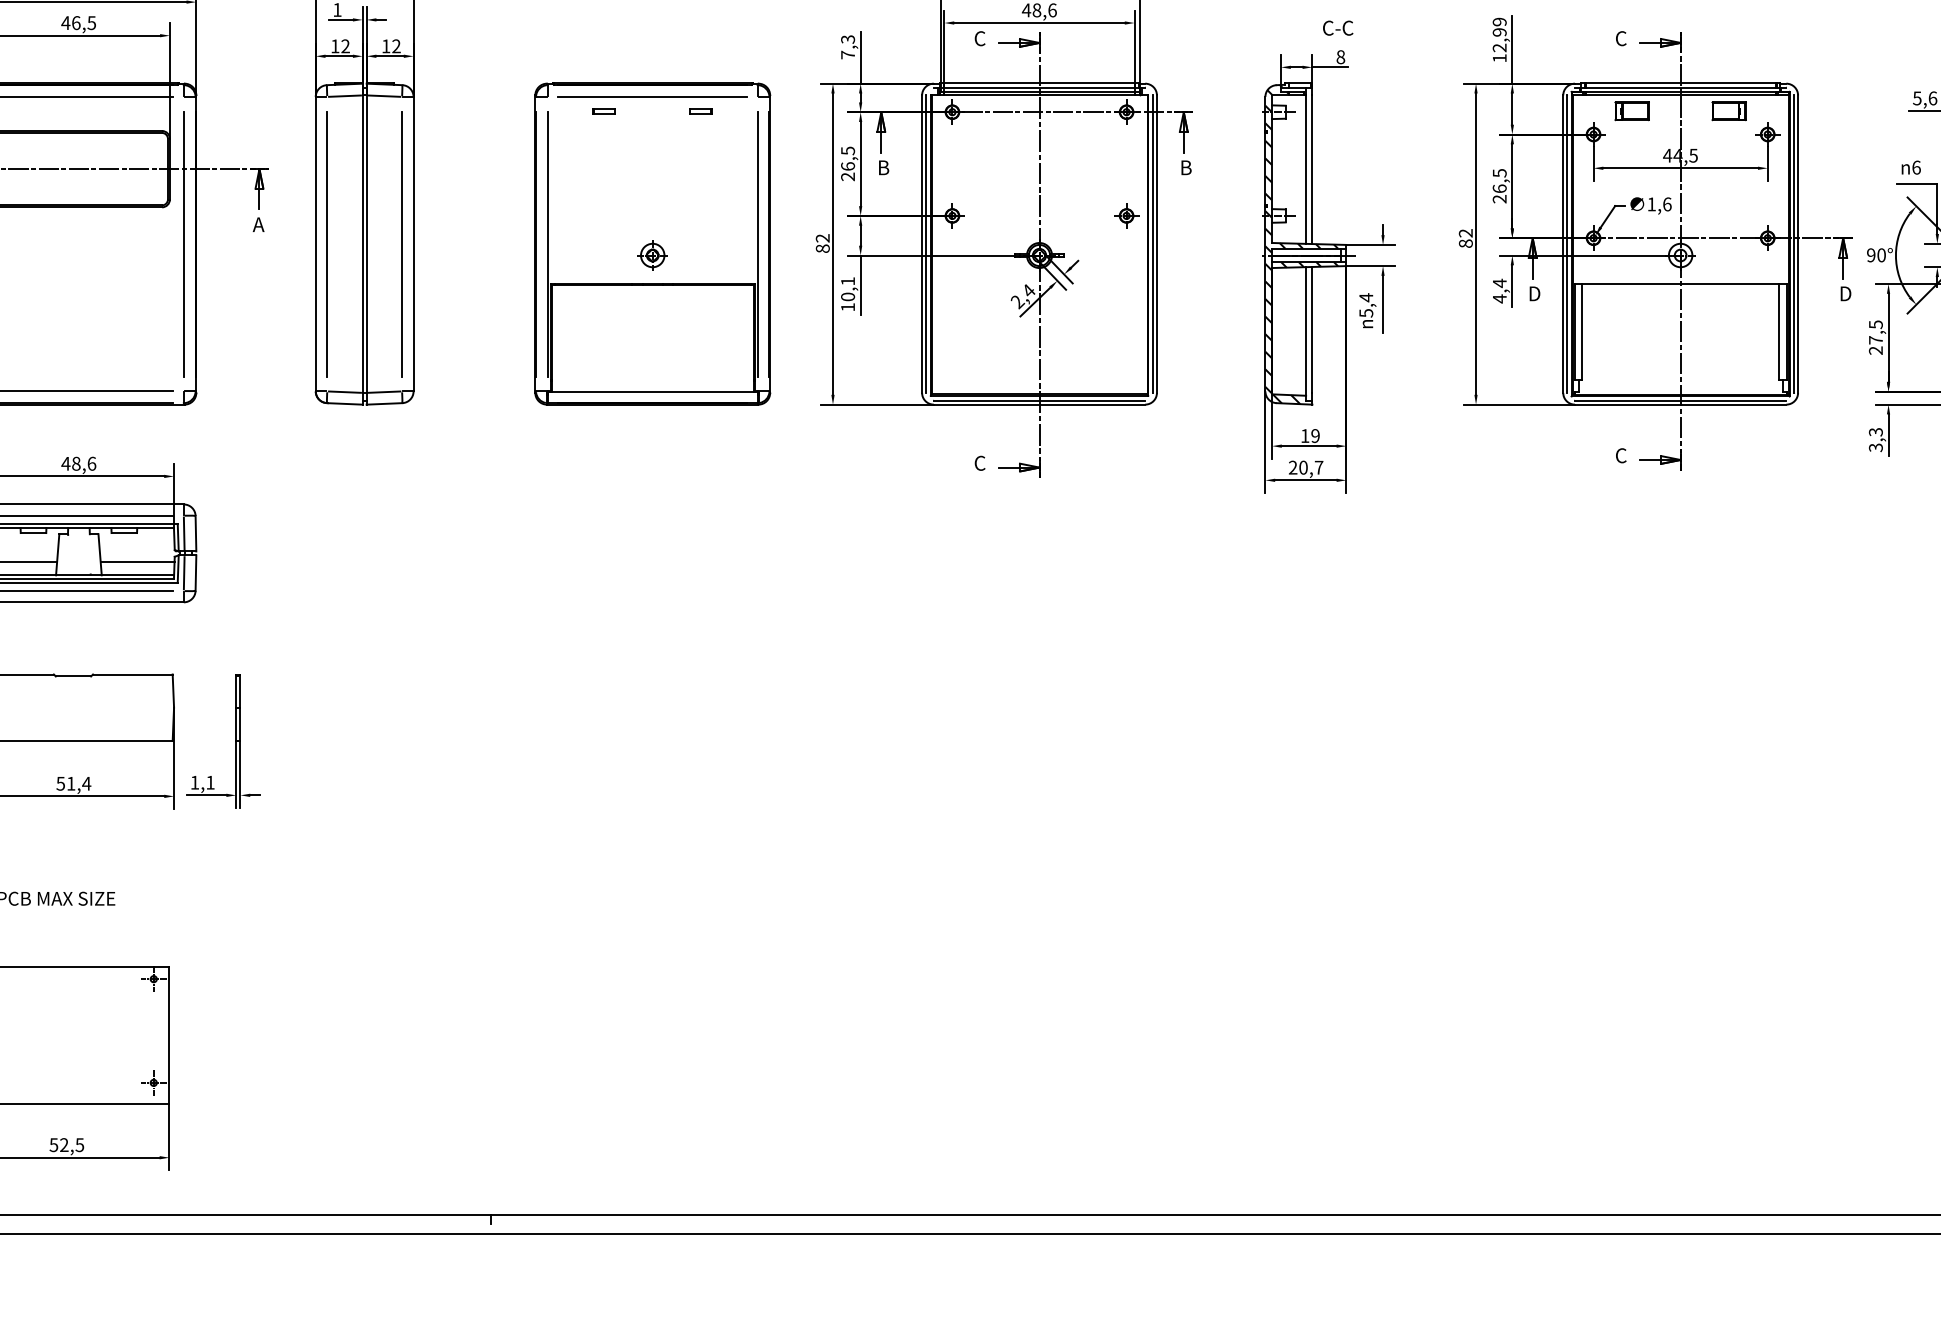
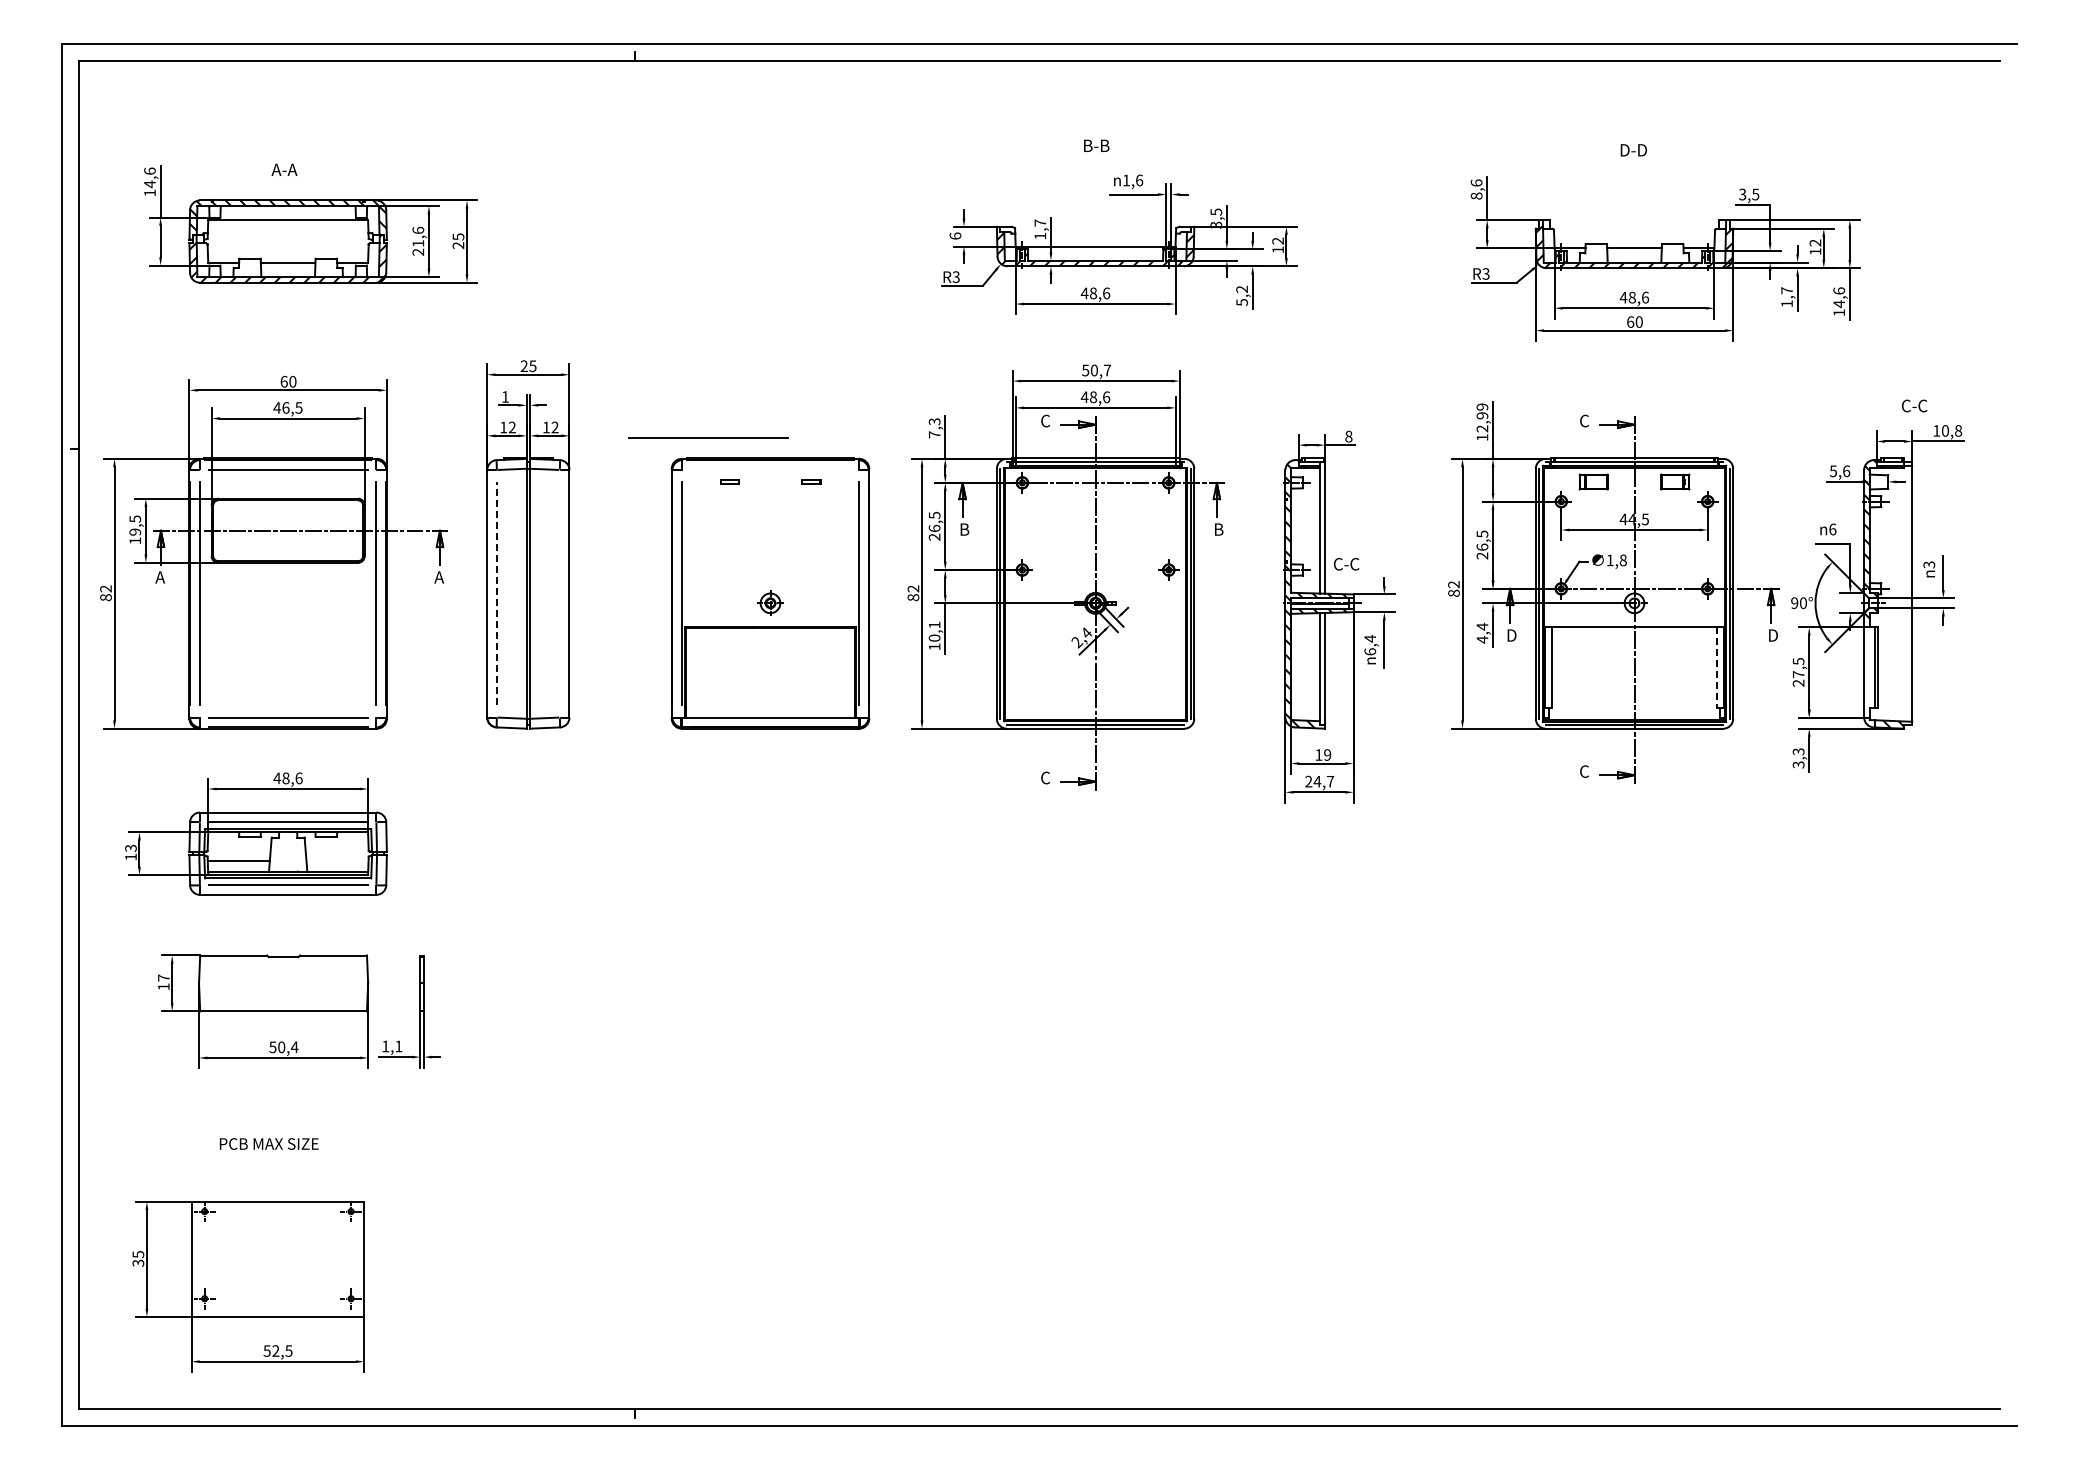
text: (1338, 28) -> (1346, 564), moved
line: (652, 96) -> (708, 437), moved
text: (1666, 204) -> (1622, 560), 1,6 -> 1,8
line: (326, 243) -> (496, 593), solid -> dashed
line: (401, 243) -> (559, 593), removed
text: (1366, 312) -> (1370, 651), 5,4 -> 6,4
line: (1779, 333) -> (1717, 668), solid -> dashed
text: (1303, 467) -> (1317, 781), 20,7 -> 24,7
line: (137, 561) -> (337, 860), removed
text: (70, 783) -> (281, 1047), 51,4 -> 50,4

